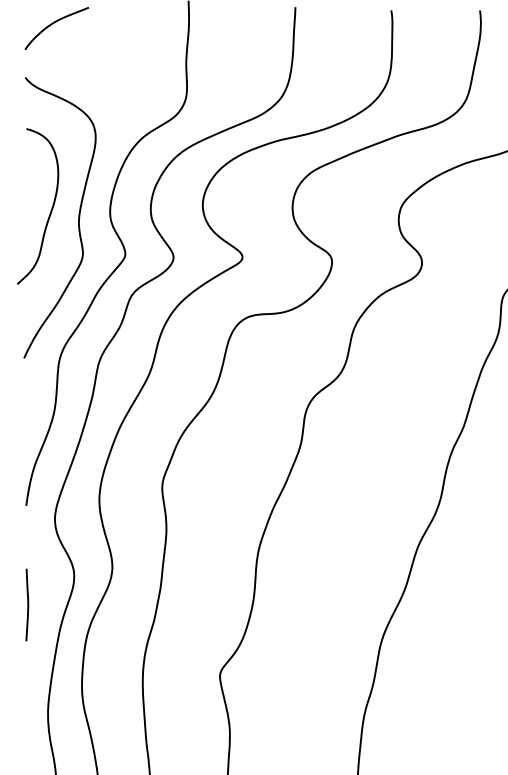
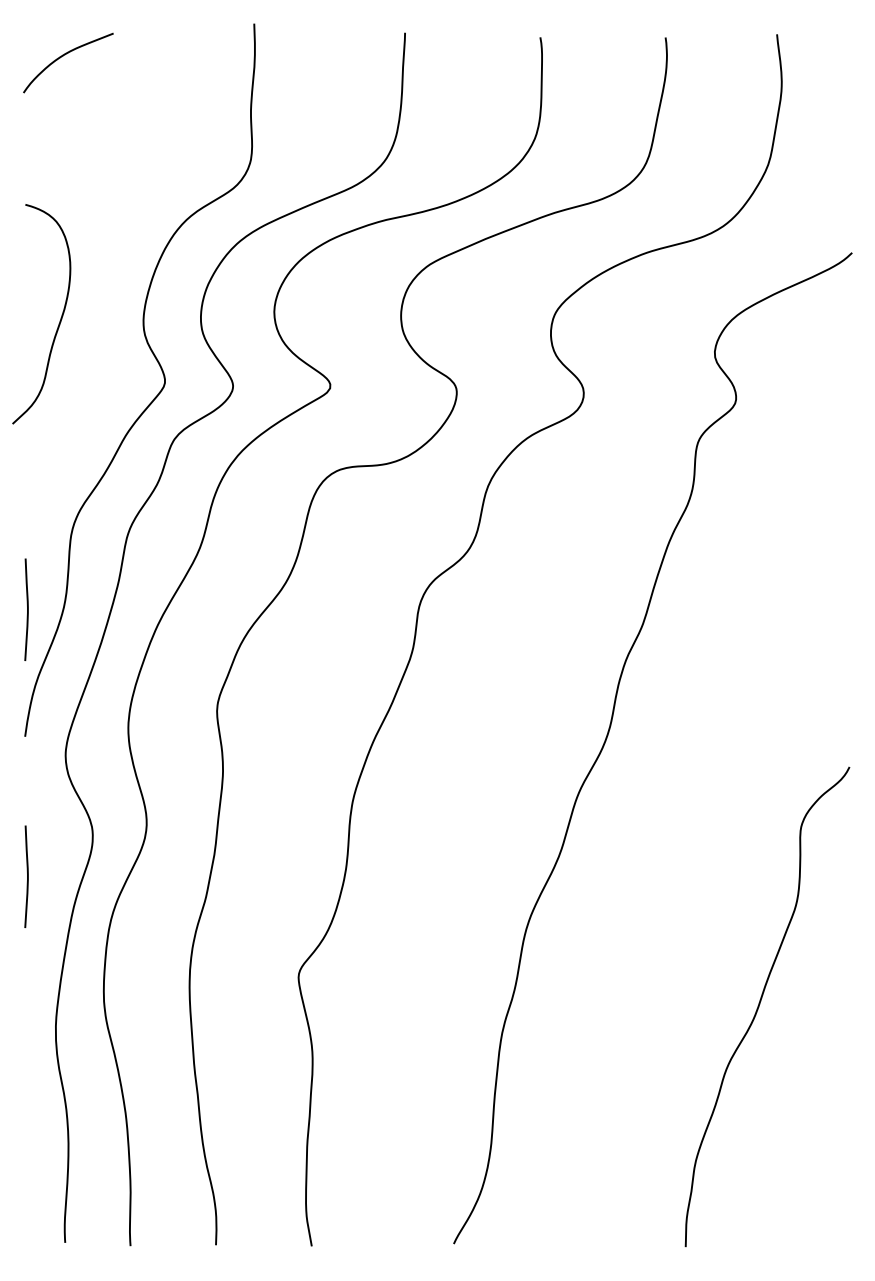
curve: (78, 217) -> (98, 329), removed
curve: (27, 415) -> (27, 609), added

